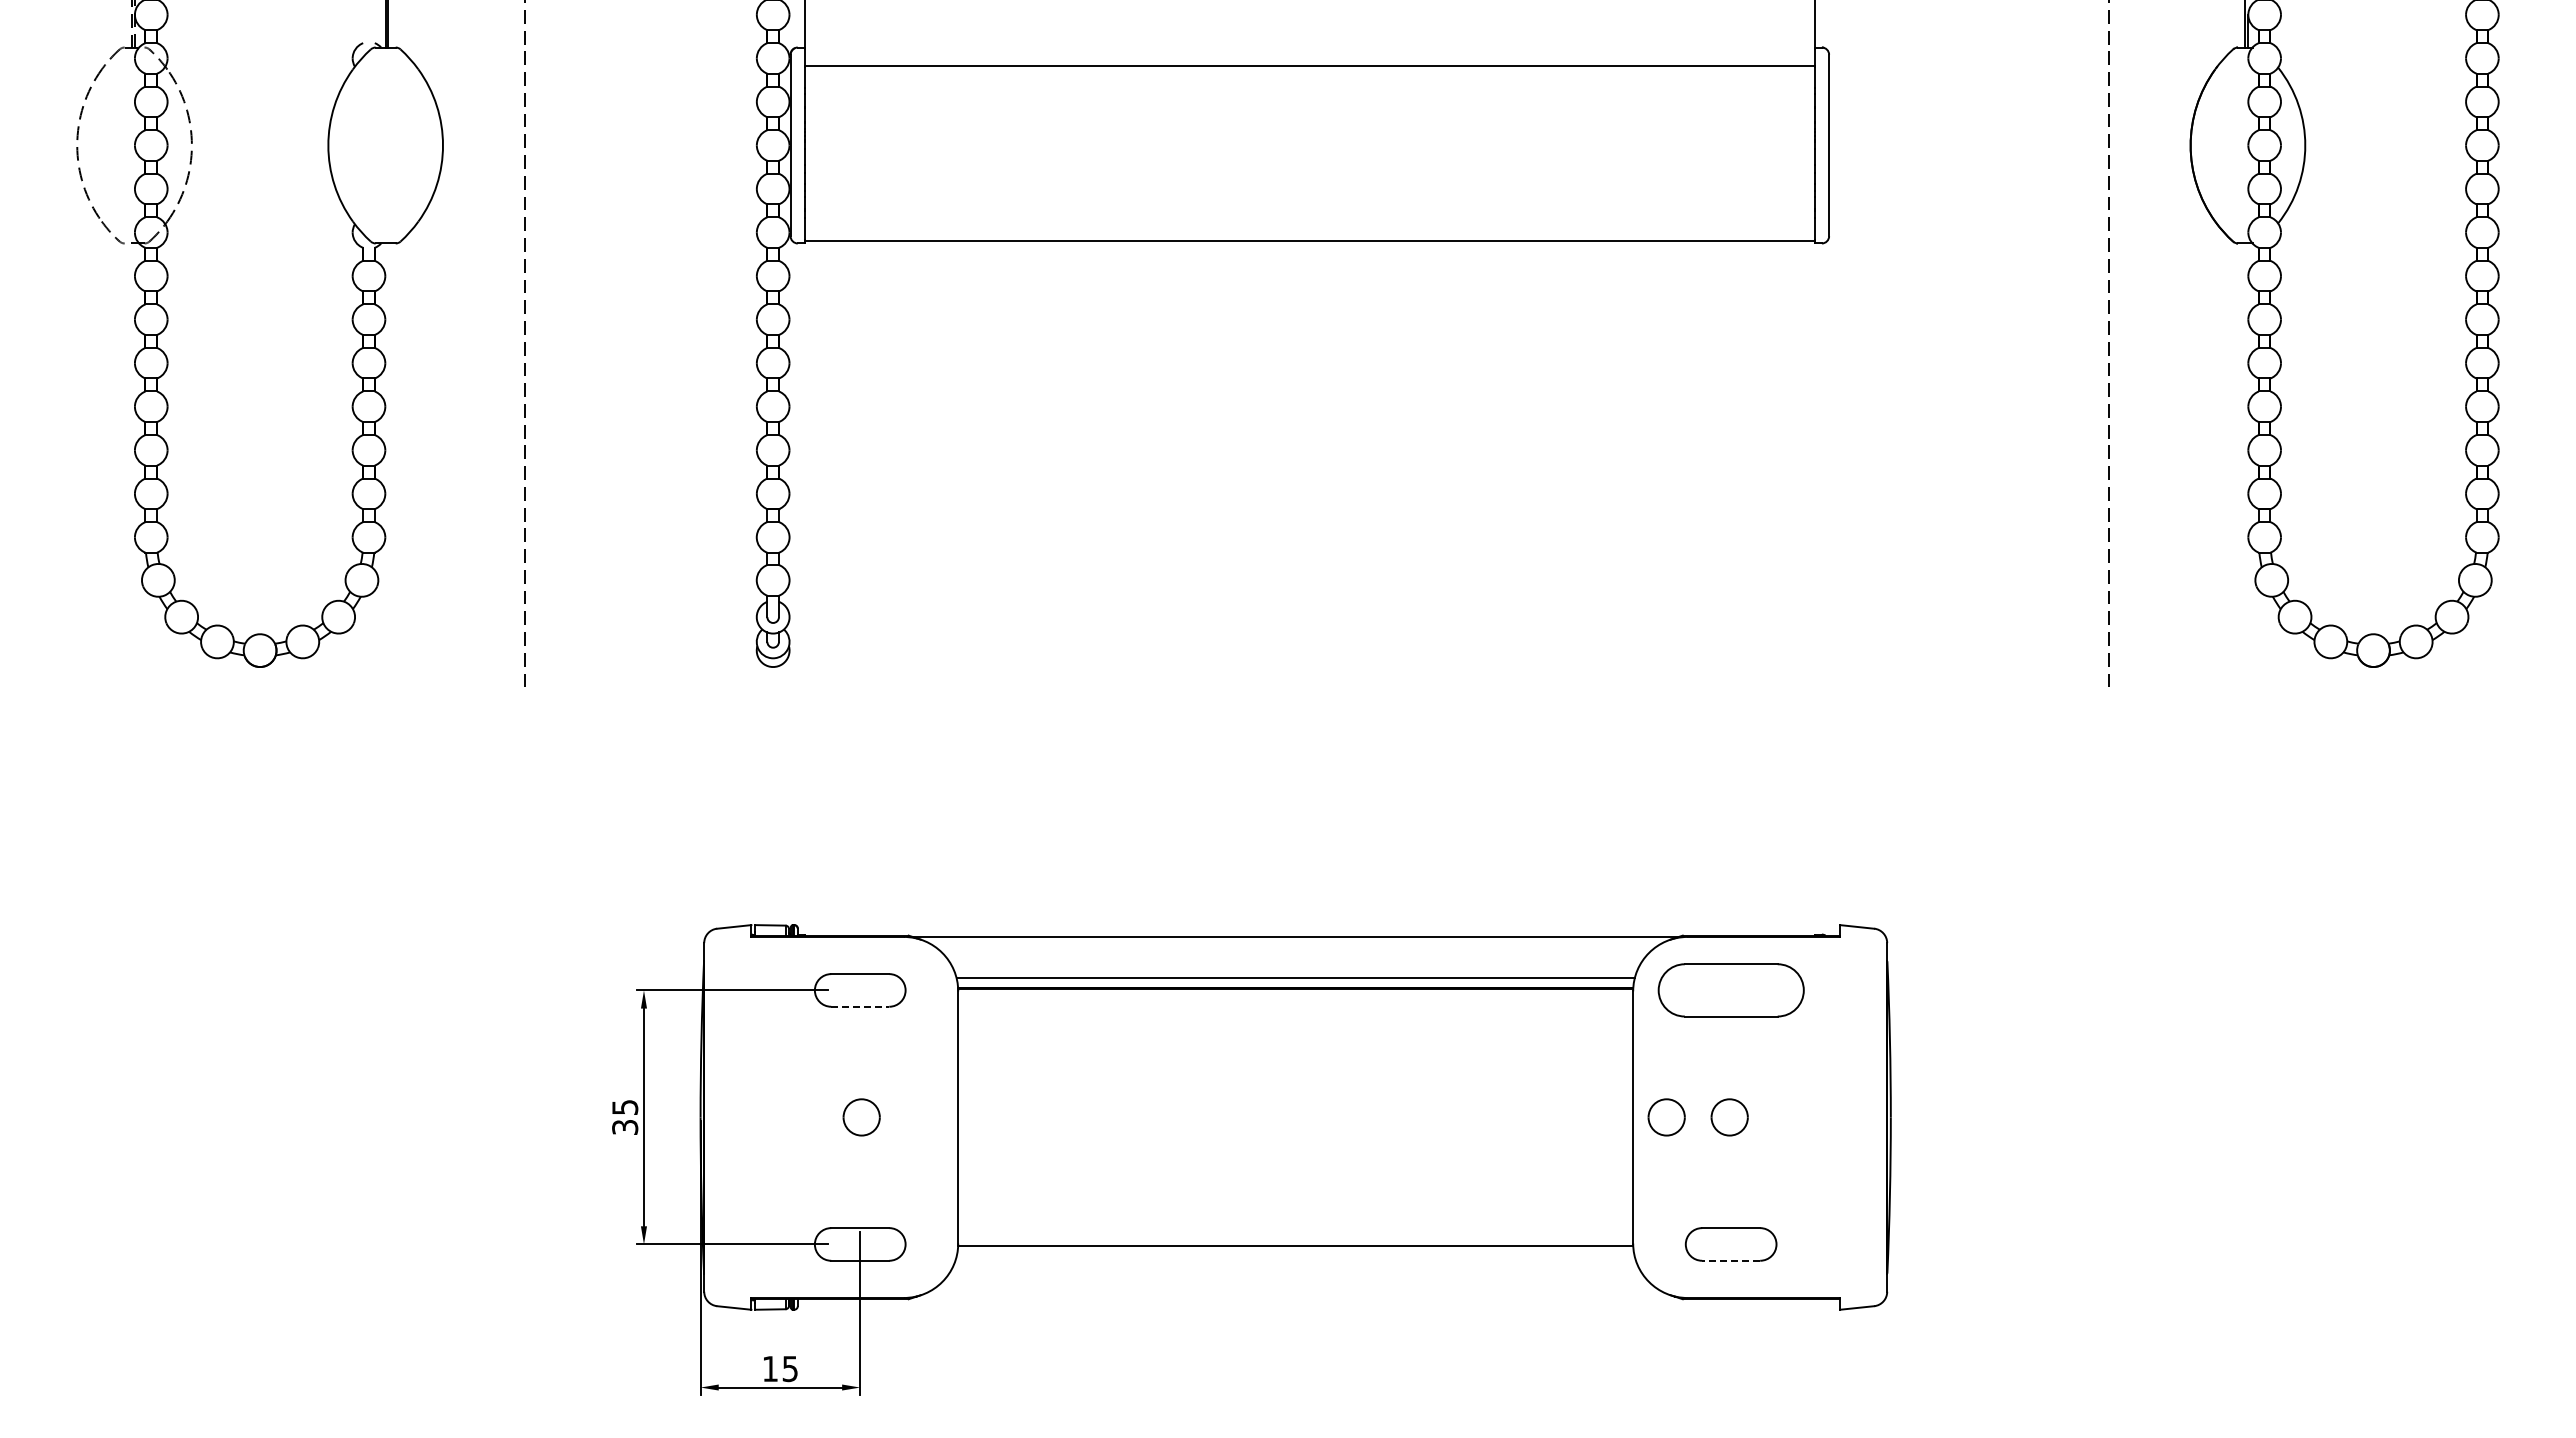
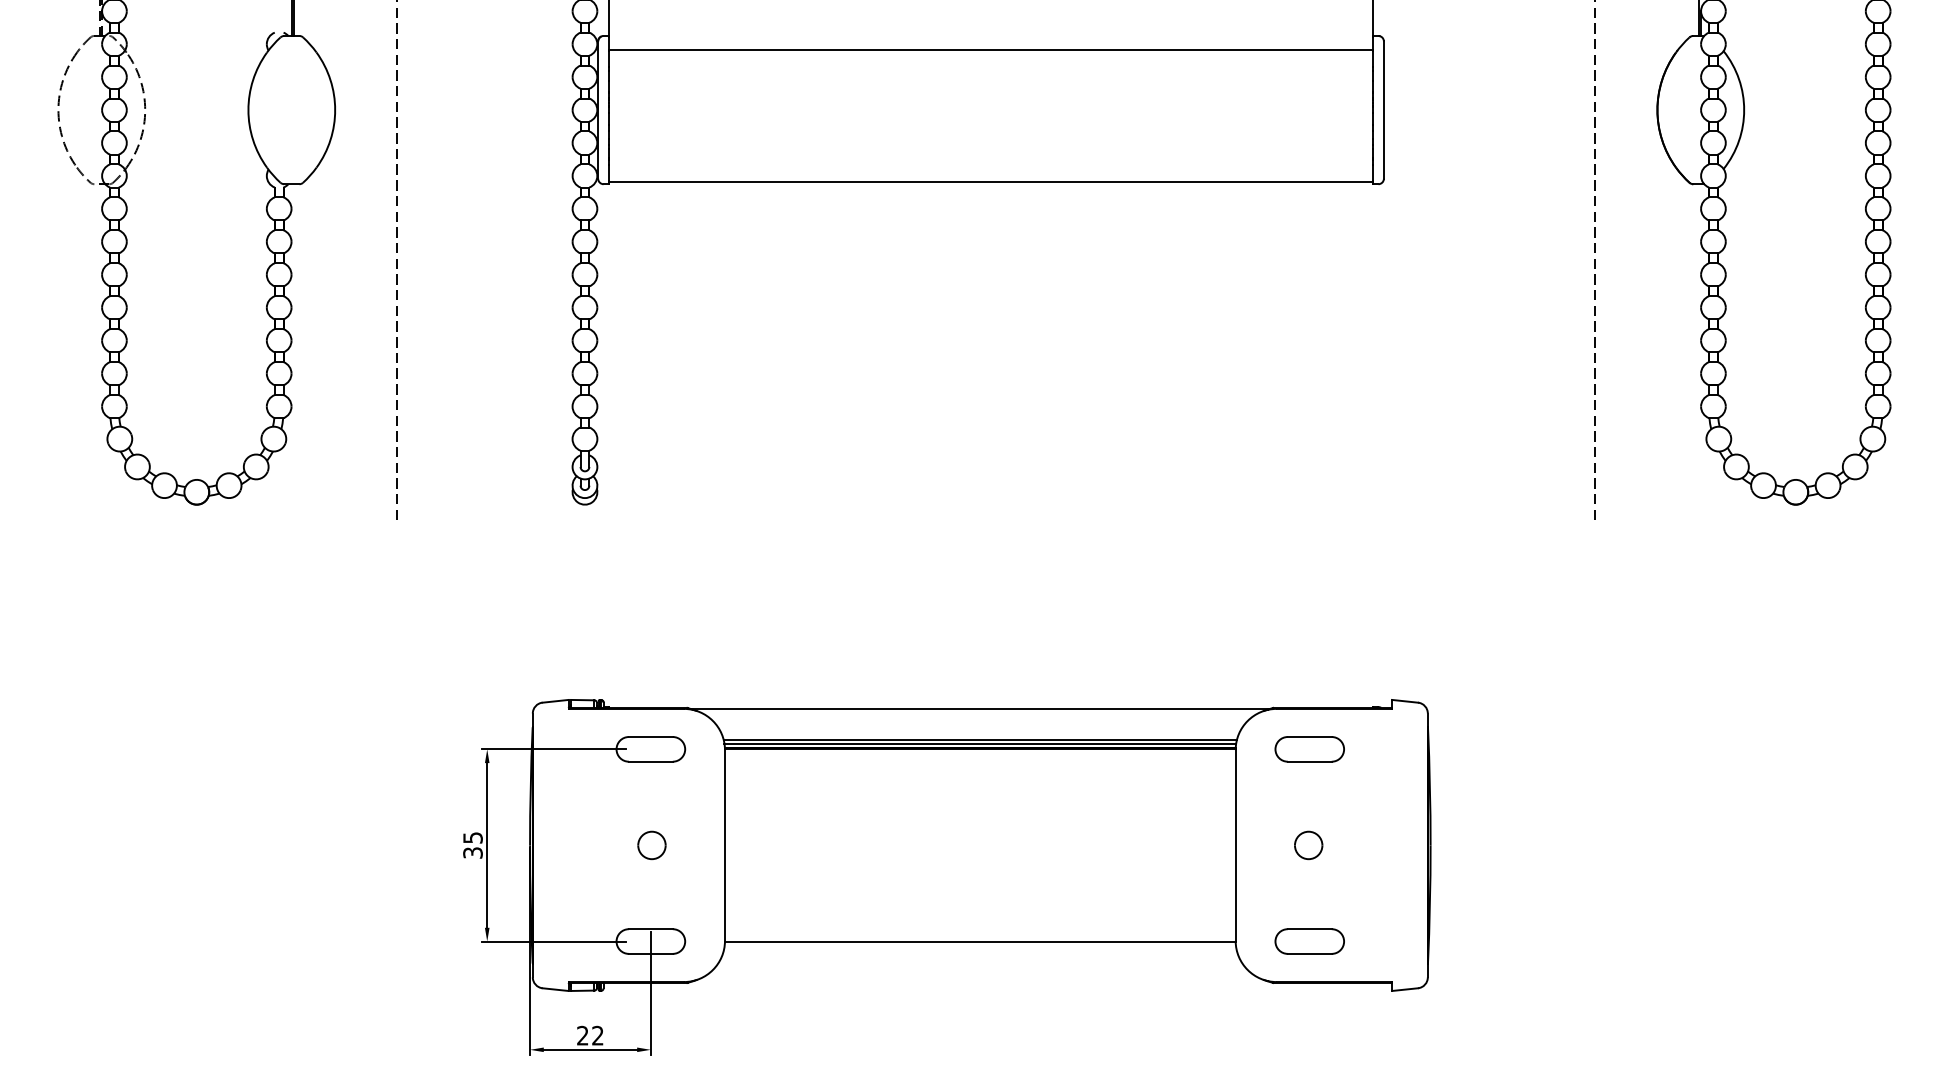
line: (1295, 982) -> (980, 743), added
part: (1730, 990) -> (1309, 749), size x0.62
line: (860, 1006) -> (651, 761), dashed -> solid
part: (1666, 1117) -> (1260, 845), removed
line: (1730, 1260) -> (1309, 953), dashed -> solid
text: (779, 1368) -> (589, 1035), 15 -> 22

